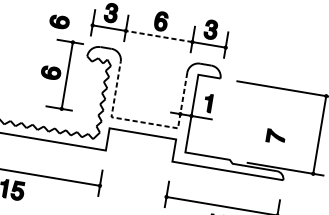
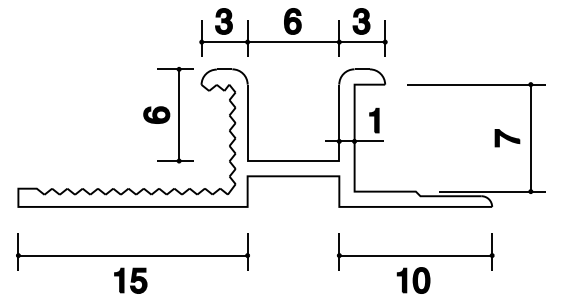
part: (59, 21) -> (156, 44), removed
line: (159, 36) -> (293, 42), dashed -> solid
line: (144, 123) -> (293, 161), dashed -> solid
part: (275, 136) -> (507, 138), moved

